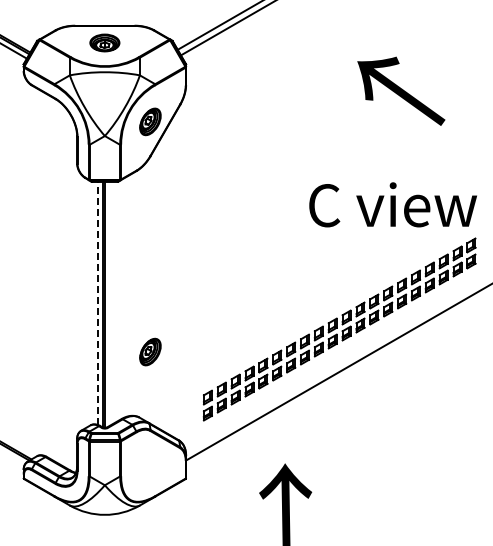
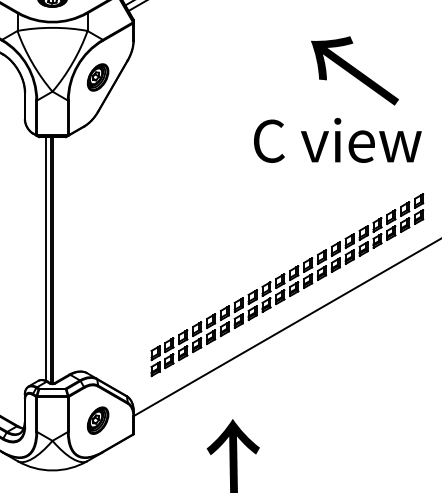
text: (401, 90) -> (355, 70), moved
text: (392, 204) -> (337, 140), moved
line: (97, 303) -> (45, 259), dashed -> solid
part: (150, 351) -> (98, 420), moved

